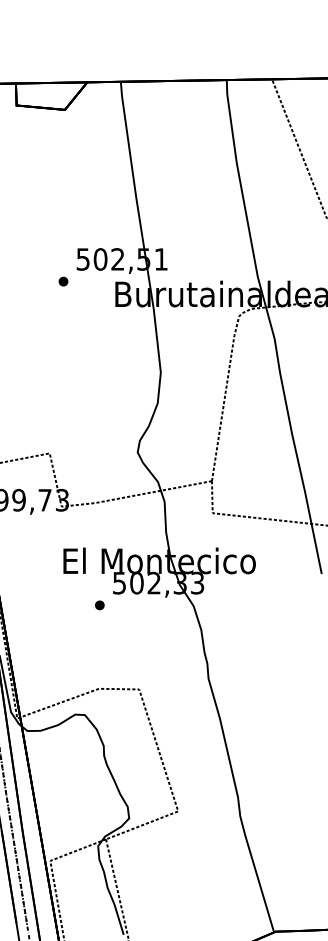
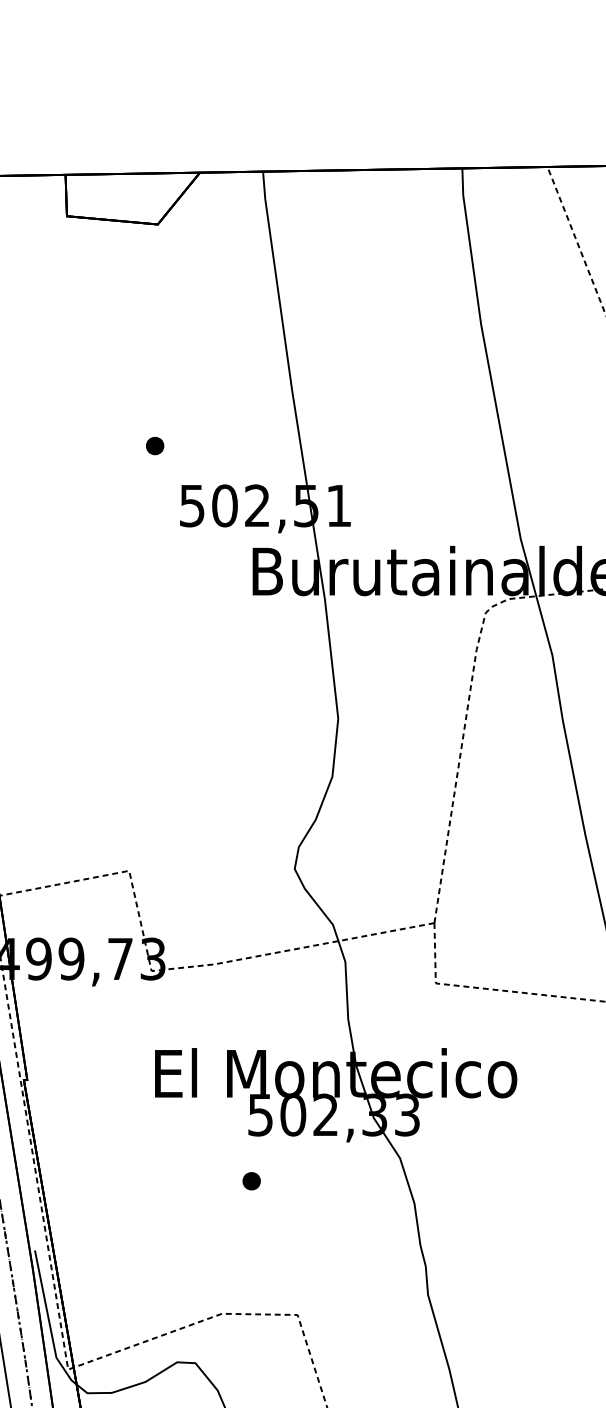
part: (63, 281) -> (155, 445), moved
part: (99, 605) -> (251, 1181), moved

